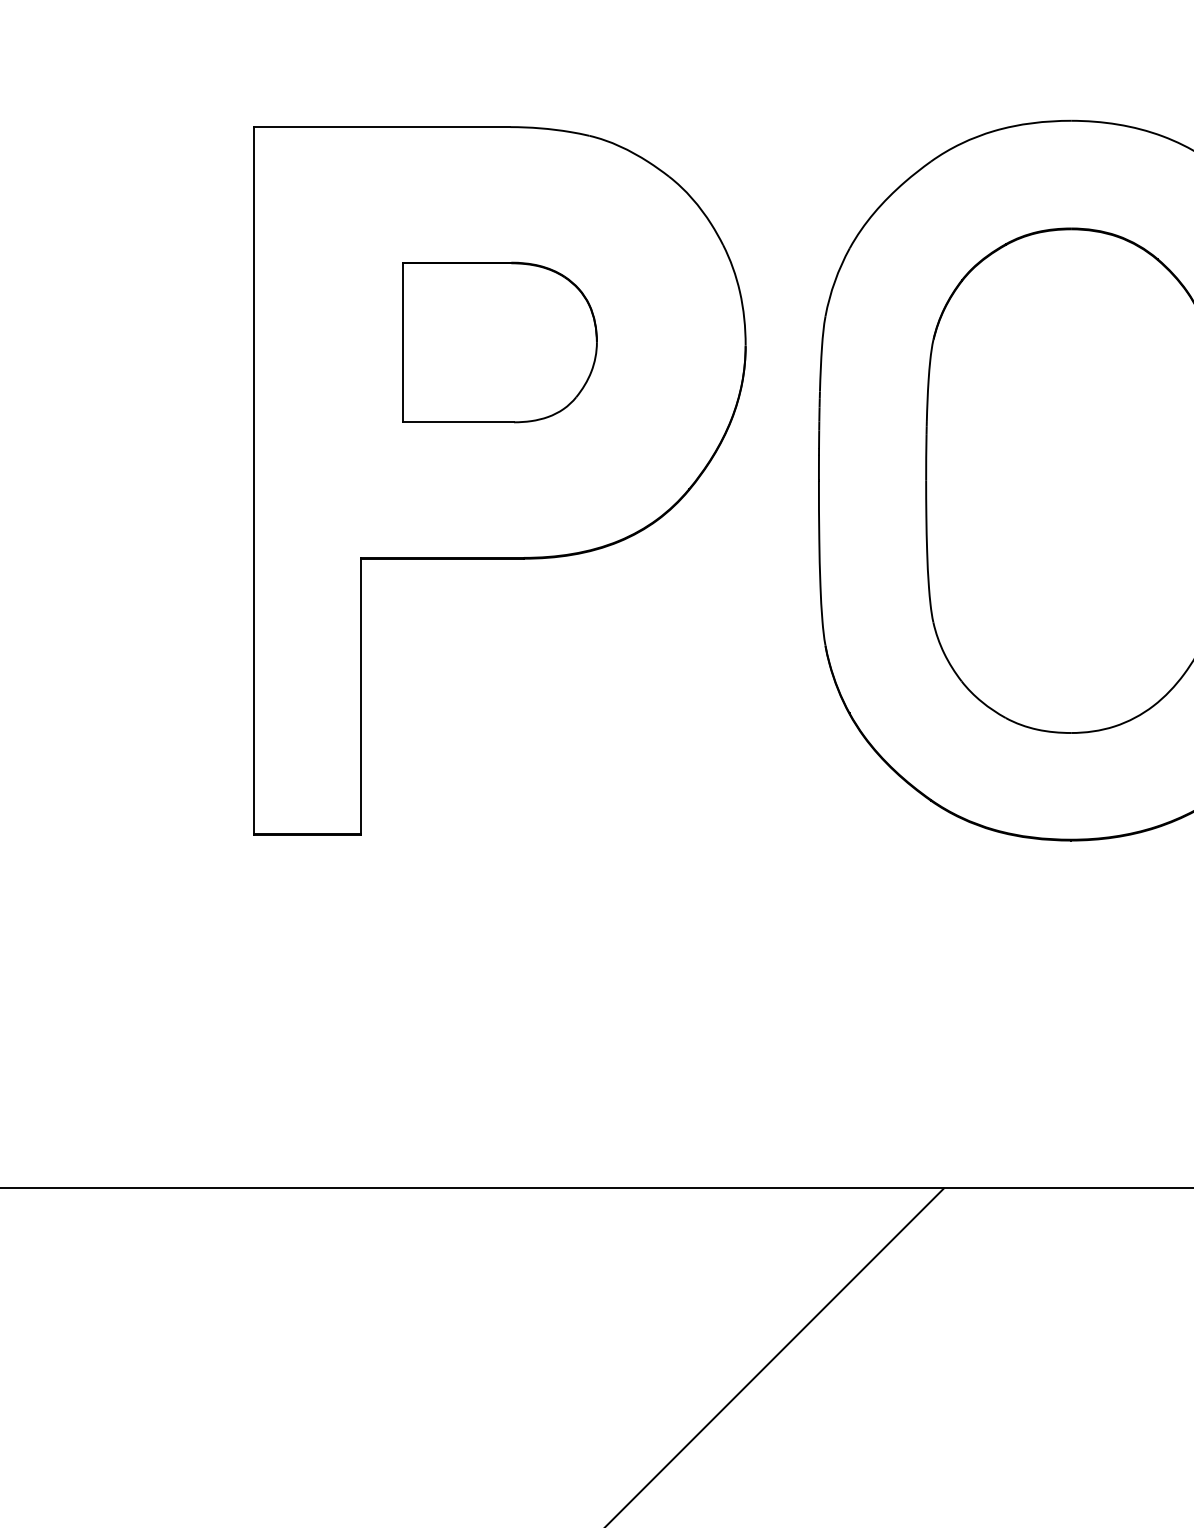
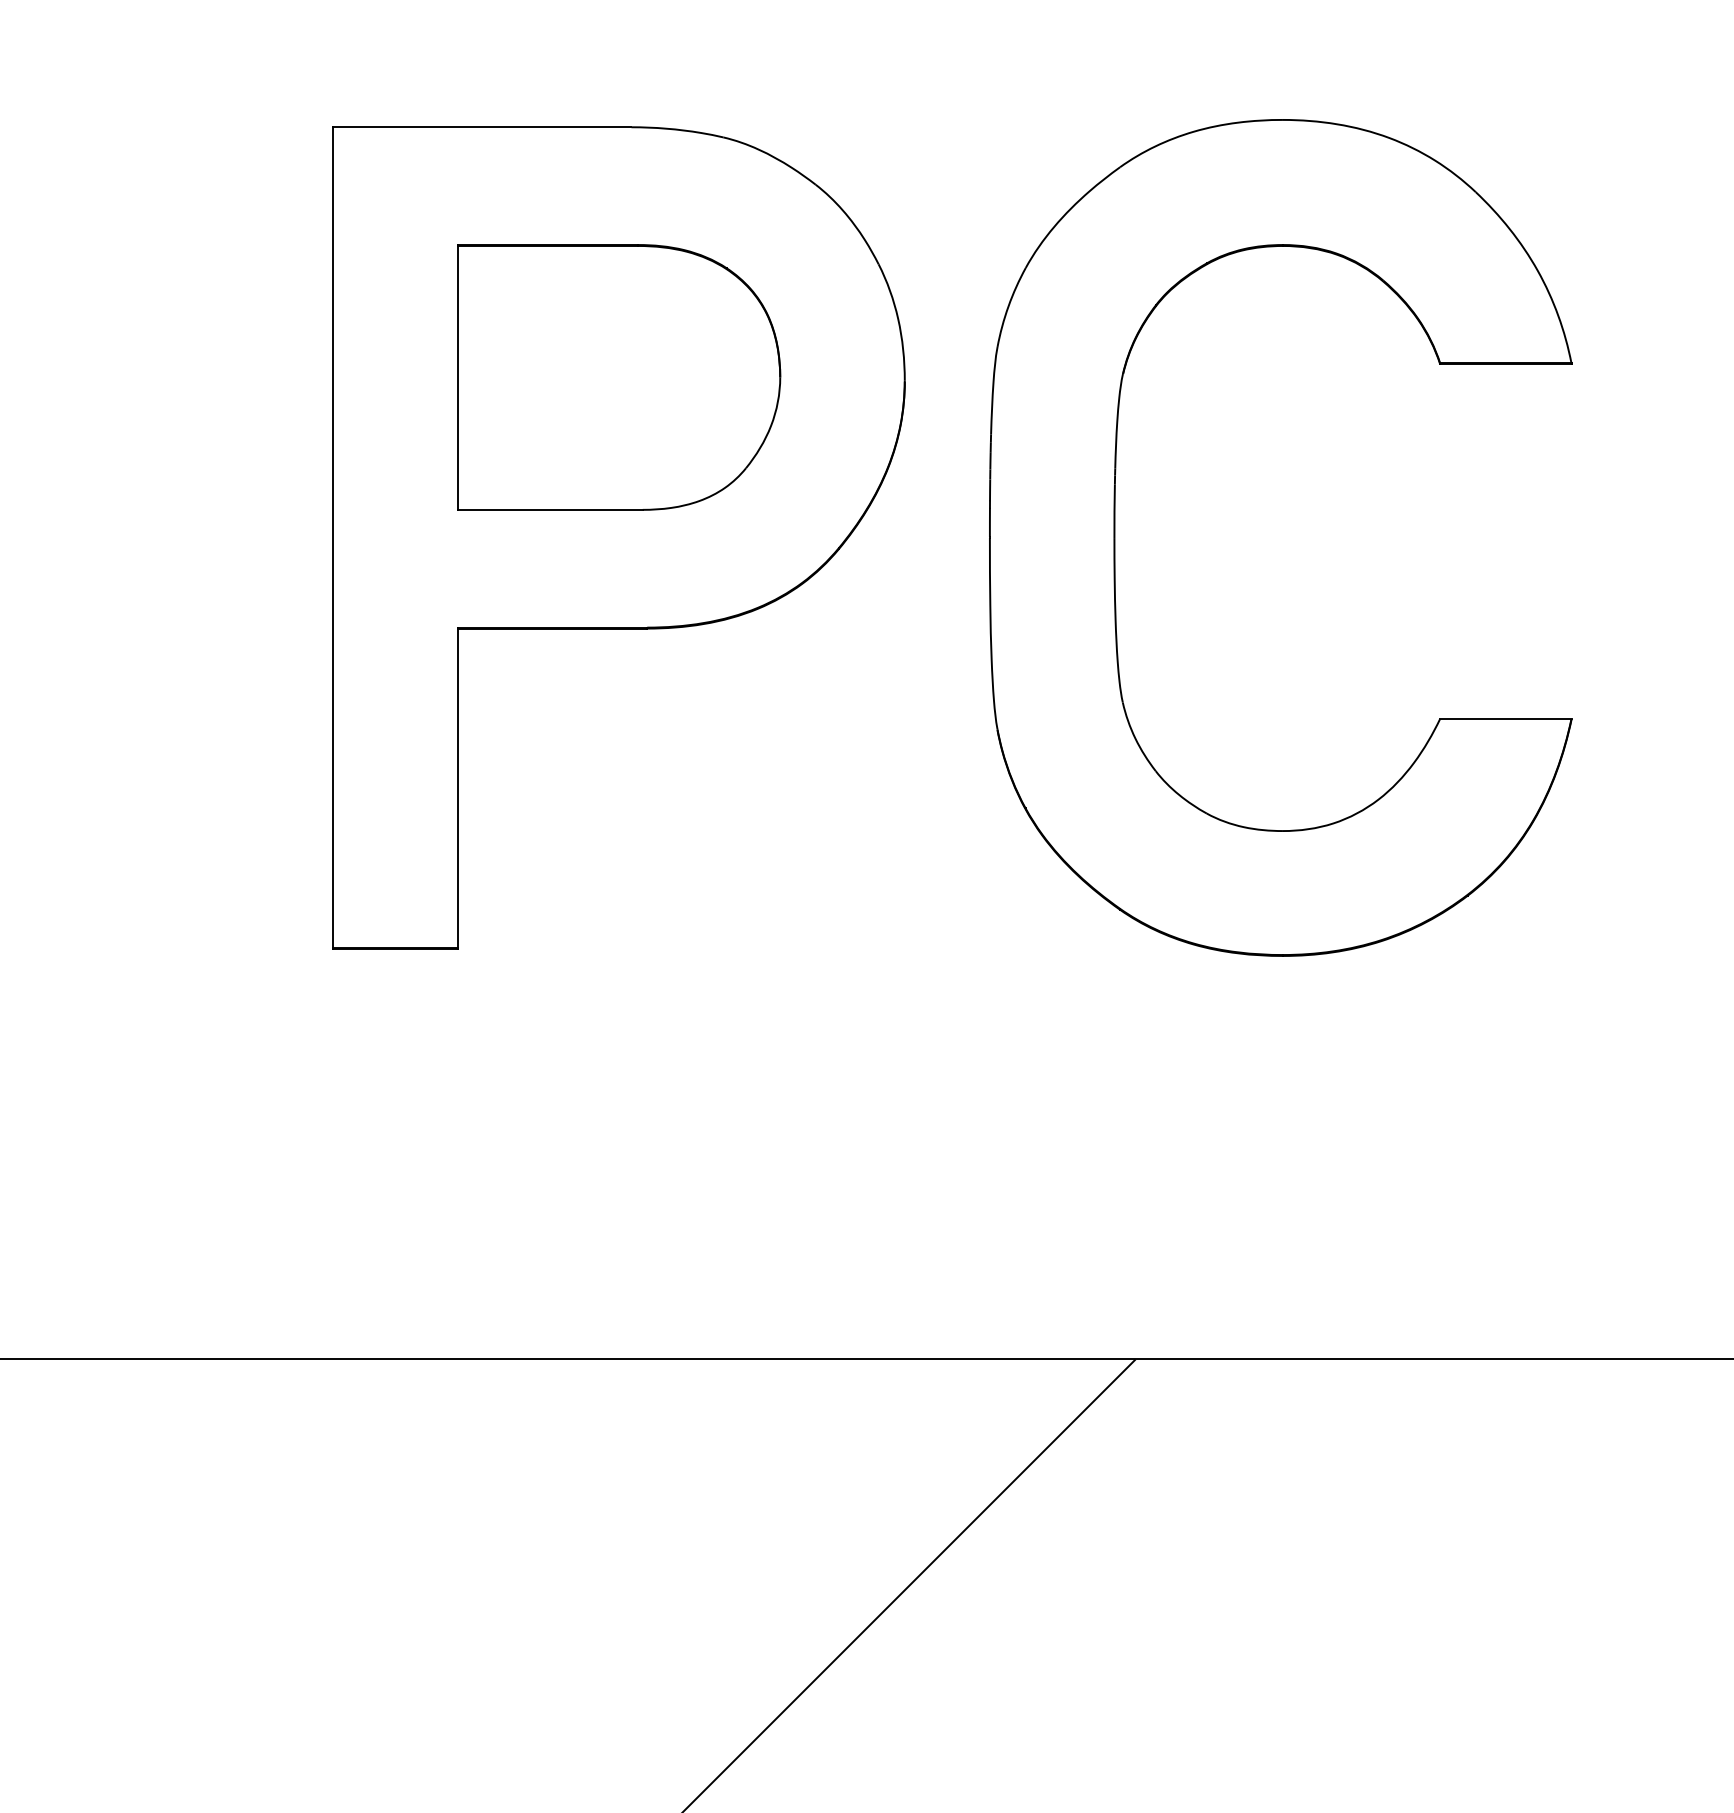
part: (500, 342) -> (619, 377), size x1.43

